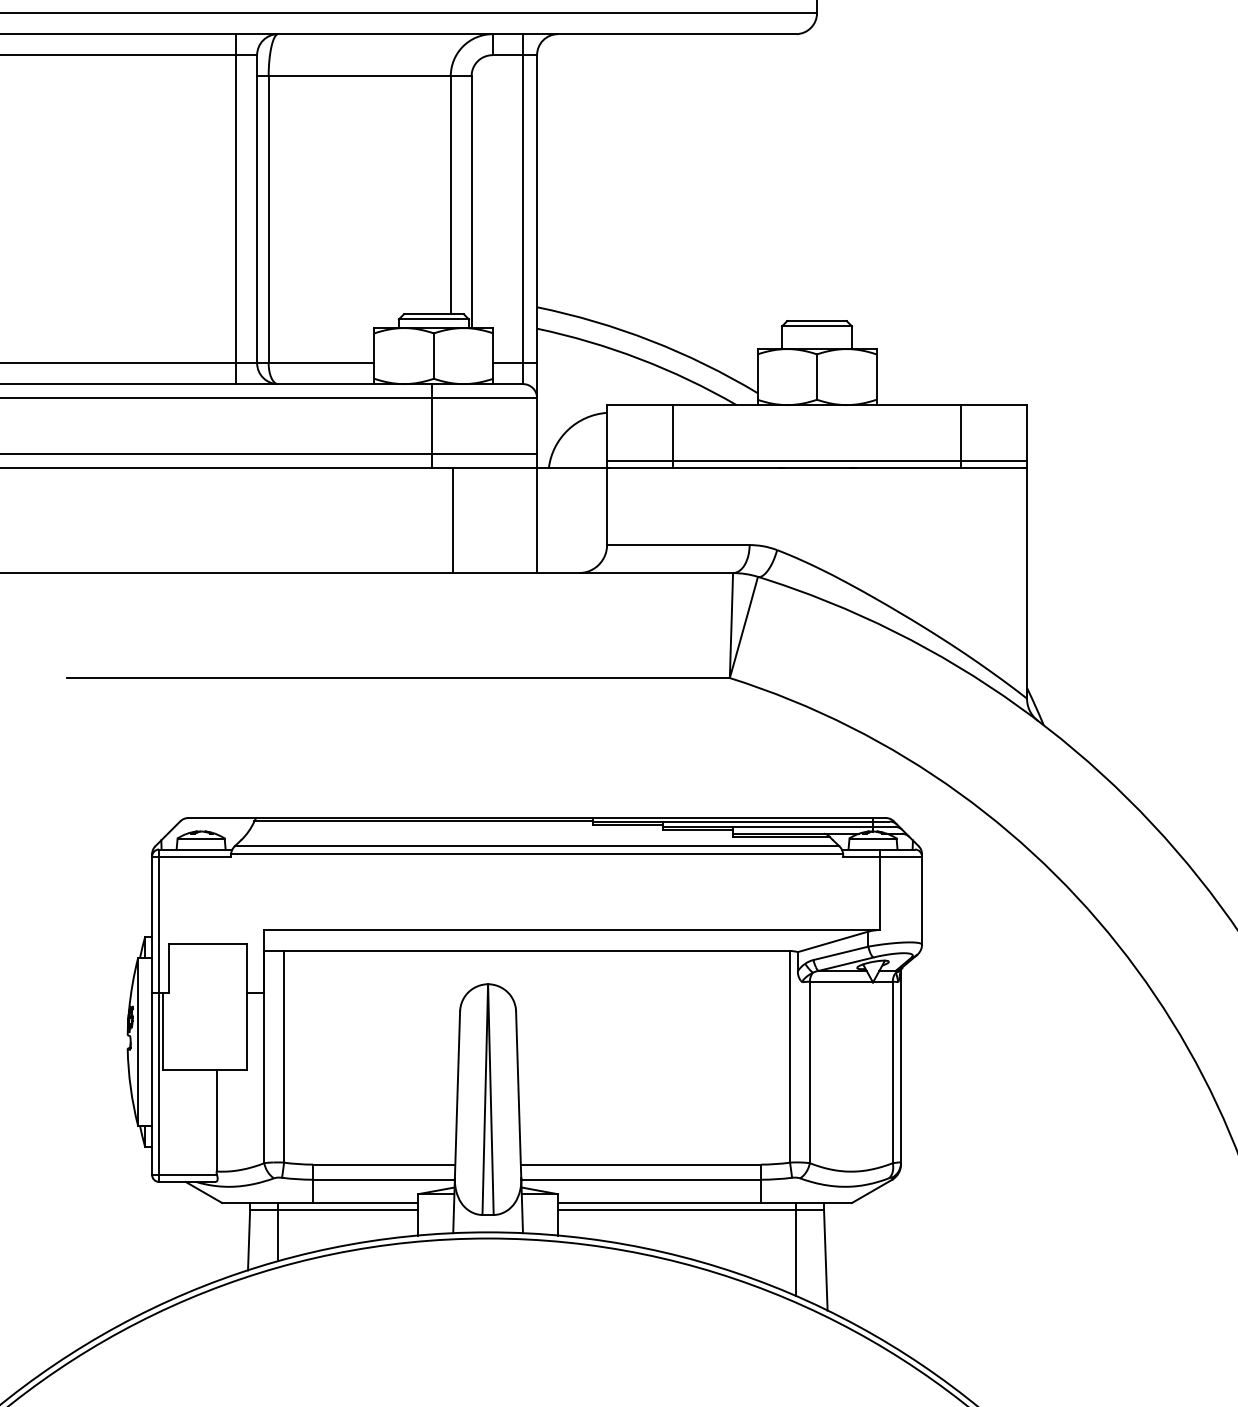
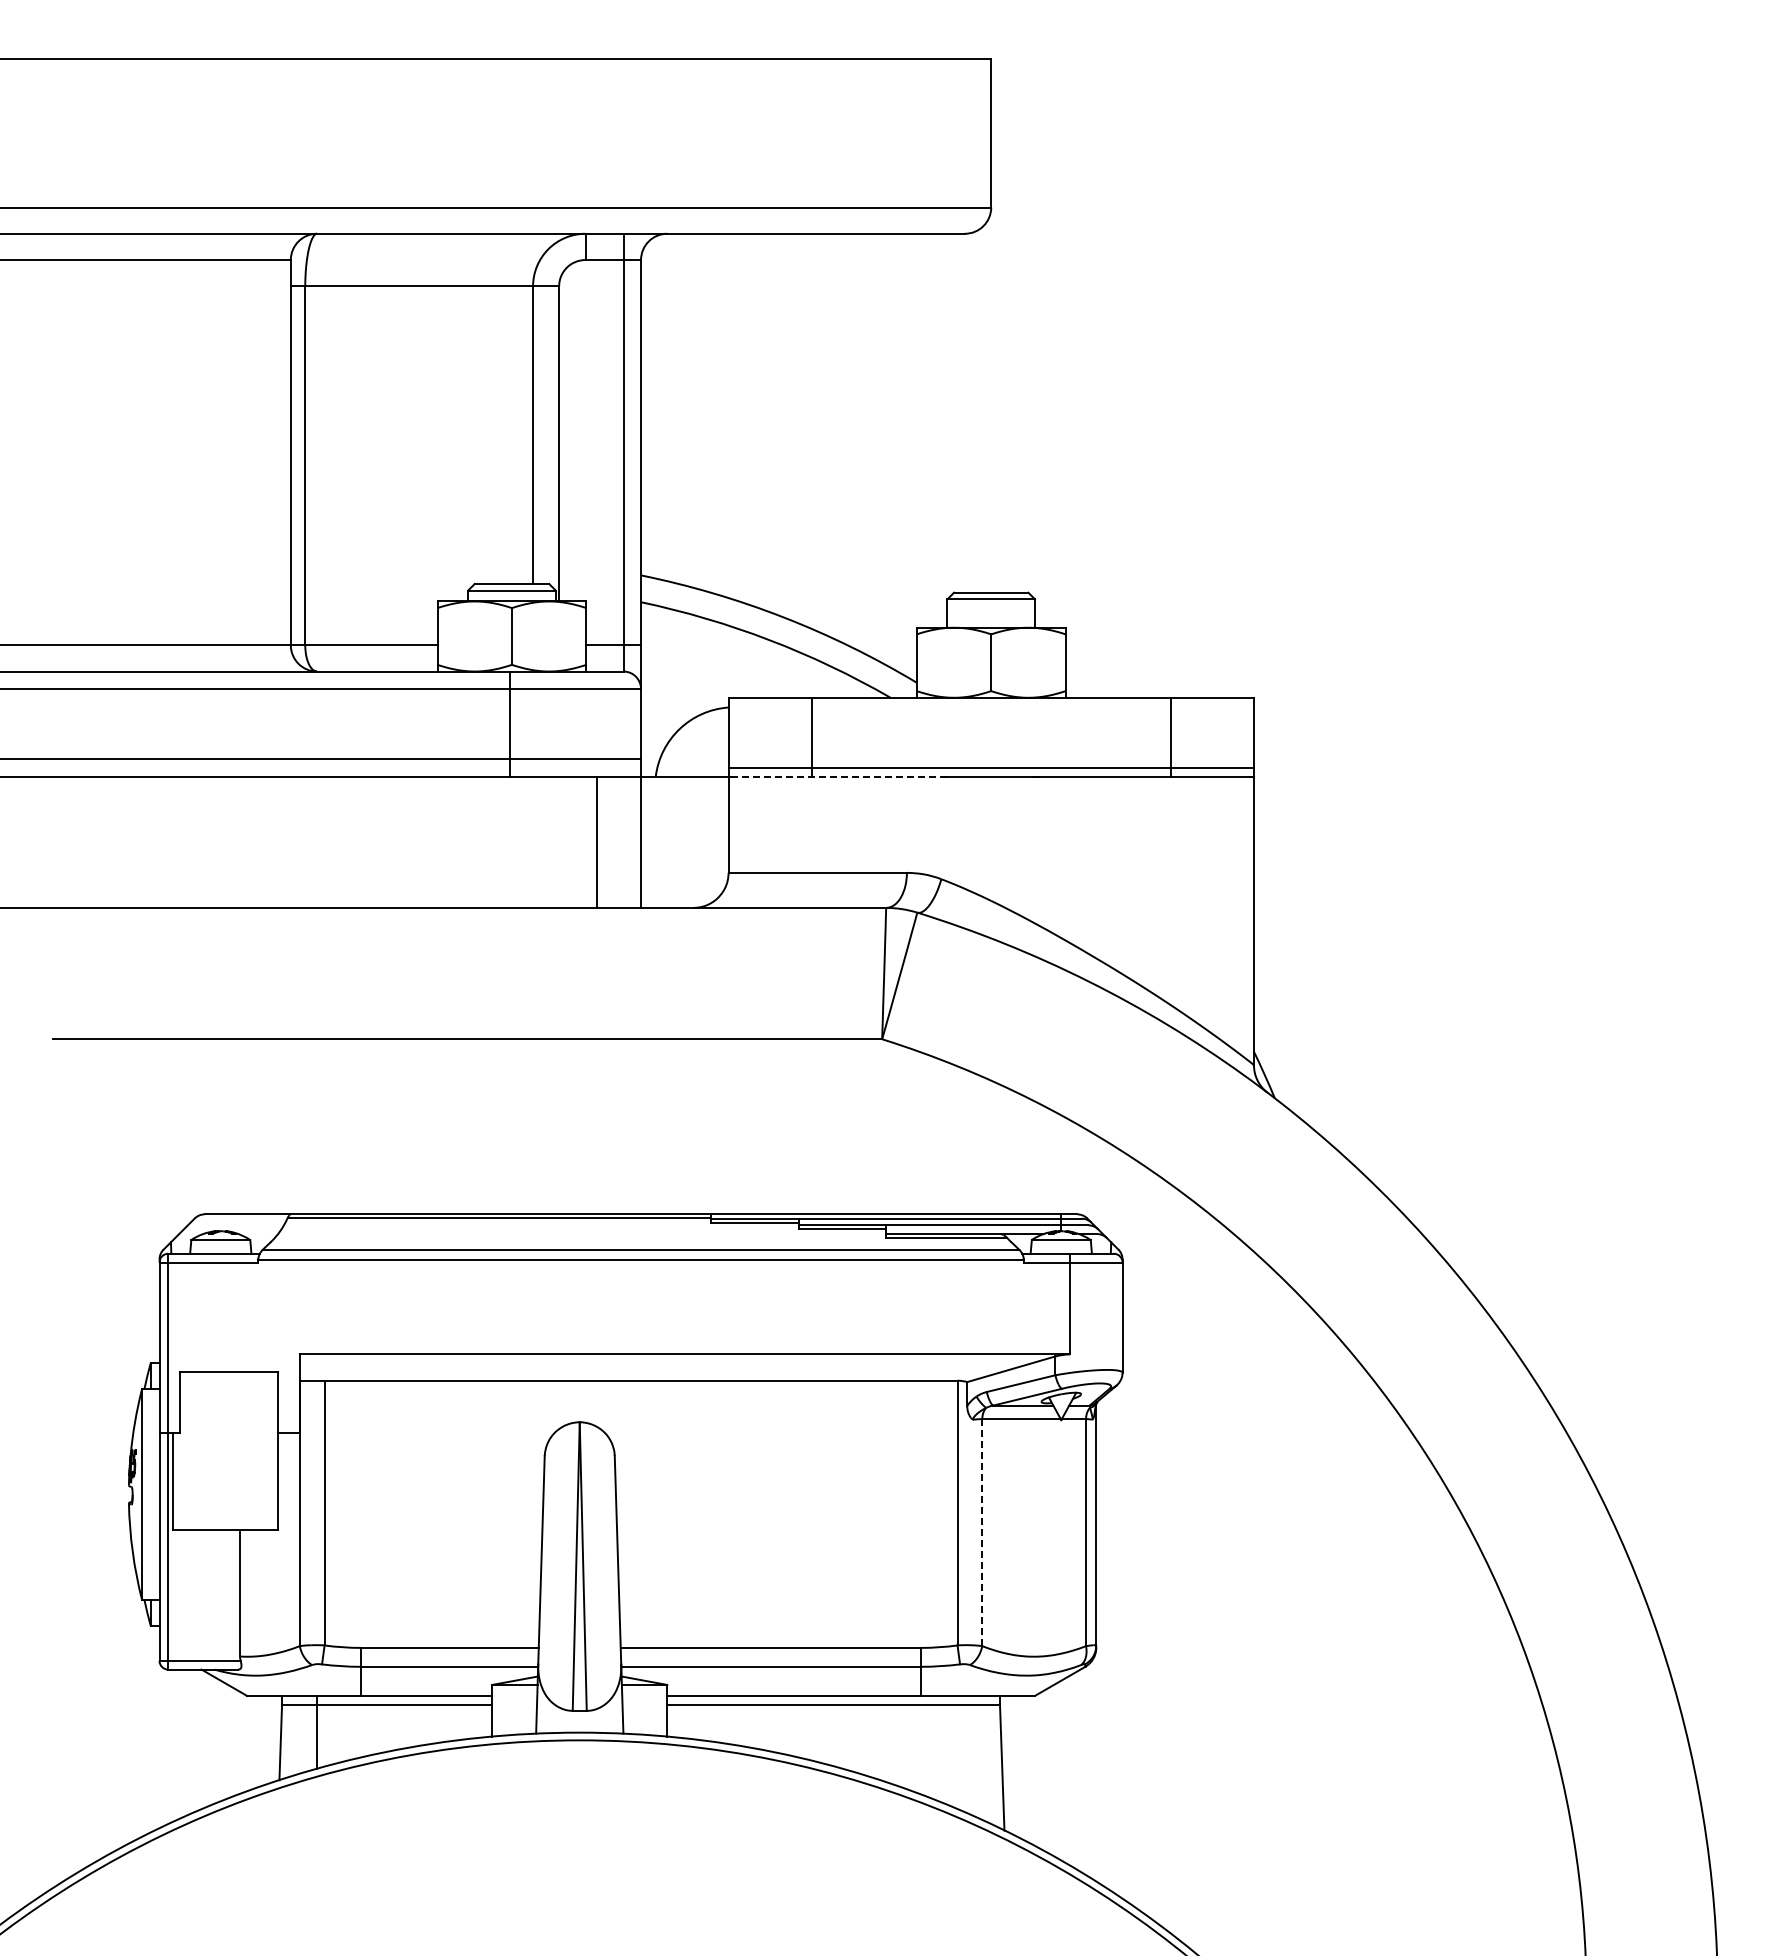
line: (236, 209) -> (264, 452), removed
line: (696, 468) -> (840, 776), solid -> dashed
line: (452, 519) -> (596, 841), moved
line: (810, 1072) -> (982, 1532), solid -> dashed
line: (795, 1249) -> (964, 1753), removed

